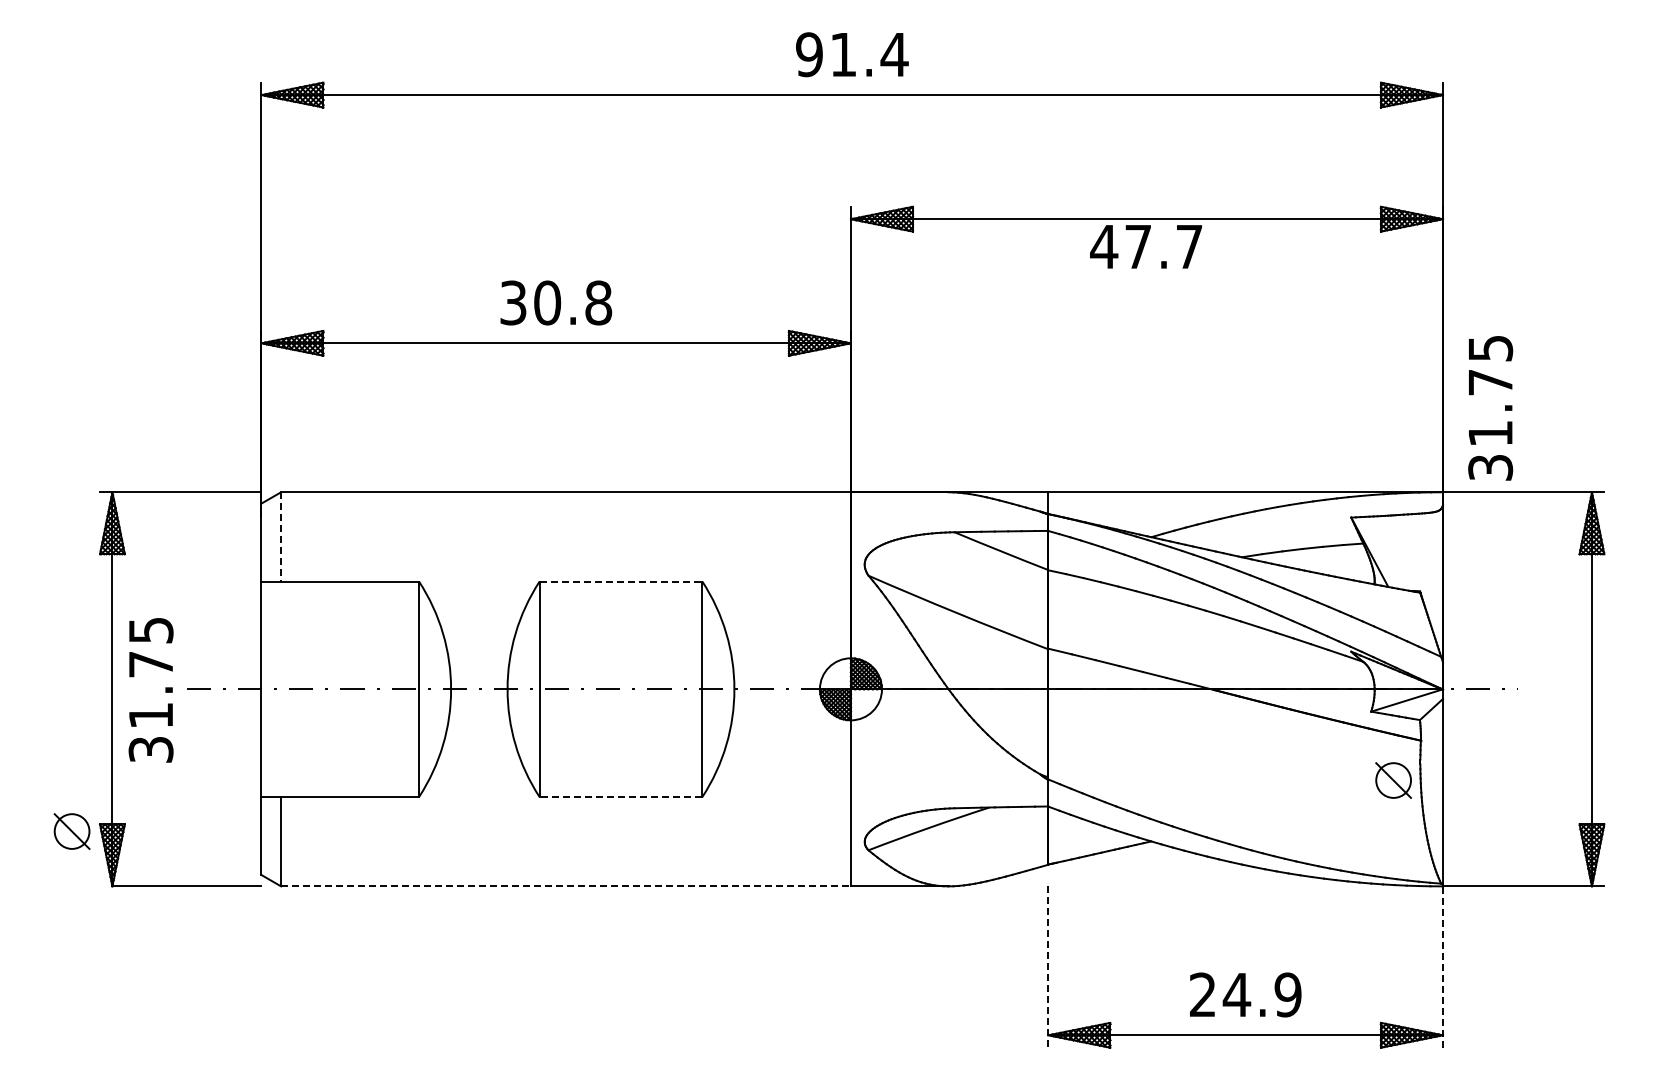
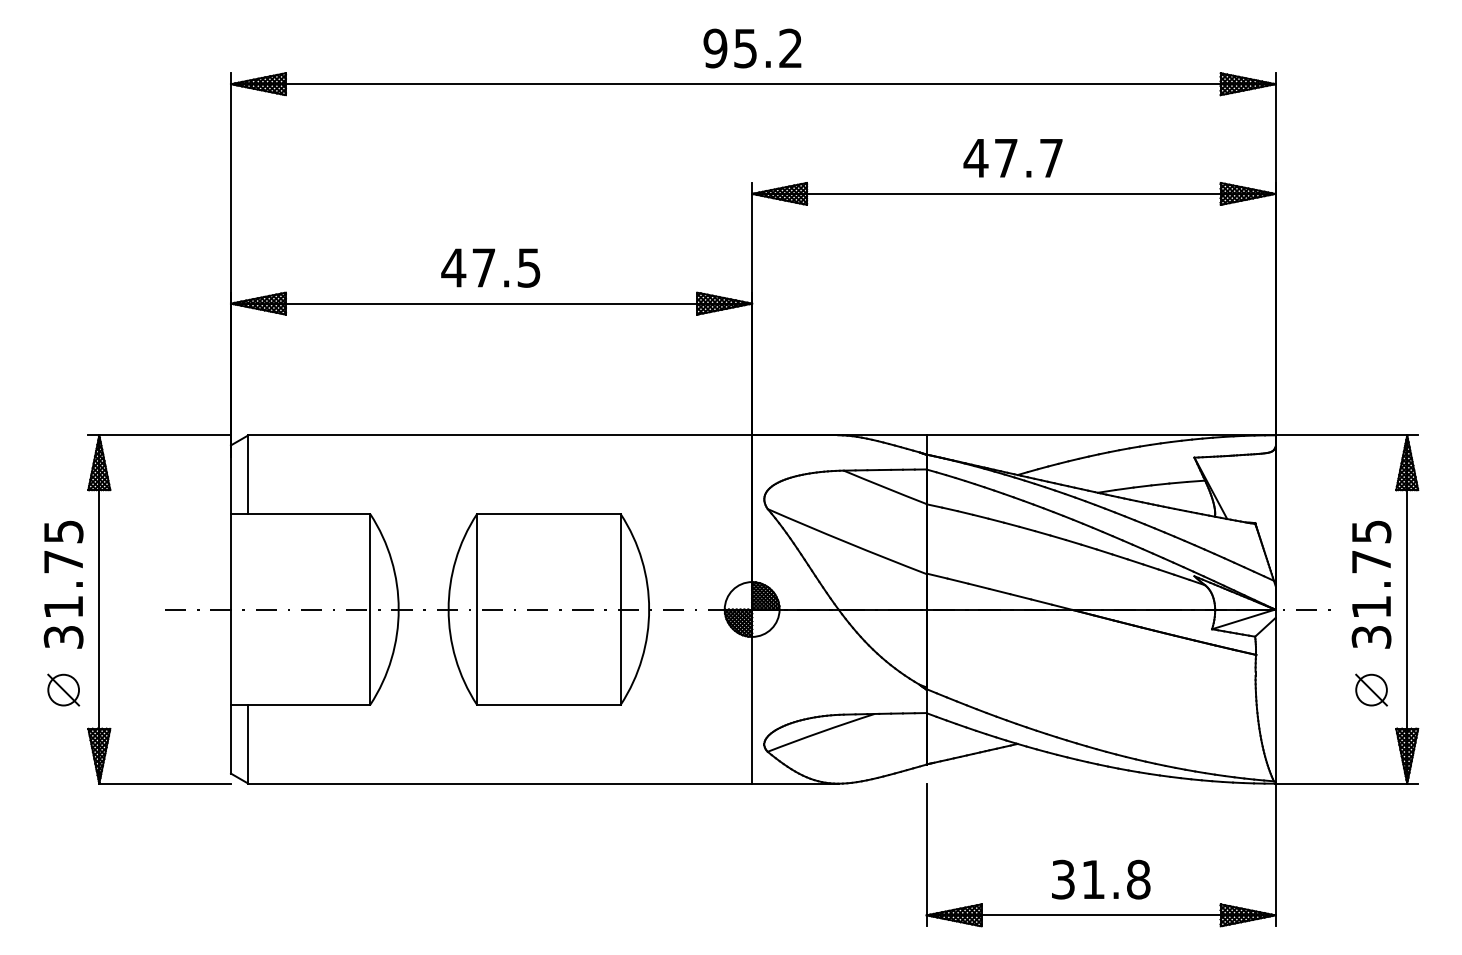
text: (869, 54) -> (768, 48), 91.4 -> 95.2
text: (1145, 246) -> (1012, 157), moved
text: (555, 302) -> (490, 267), 30.8 -> 47.5
text: (1490, 408) -> (1371, 584), moved
line: (281, 536) -> (248, 474), dashed -> solid
line: (621, 581) -> (549, 514), dashed -> solid
text: (150, 690) -> (63, 584), moved
part: (1393, 780) -> (1371, 690), moved
line: (620, 797) -> (548, 705), dashed -> solid
part: (71, 831) -> (63, 690), moved
line: (566, 886) -> (500, 783), dashed -> solid
line: (1048, 967) -> (926, 855), dashed -> solid
line: (1443, 967) -> (1275, 855), dashed -> solid
text: (1245, 994) -> (1100, 879), 24.9 -> 31.8

